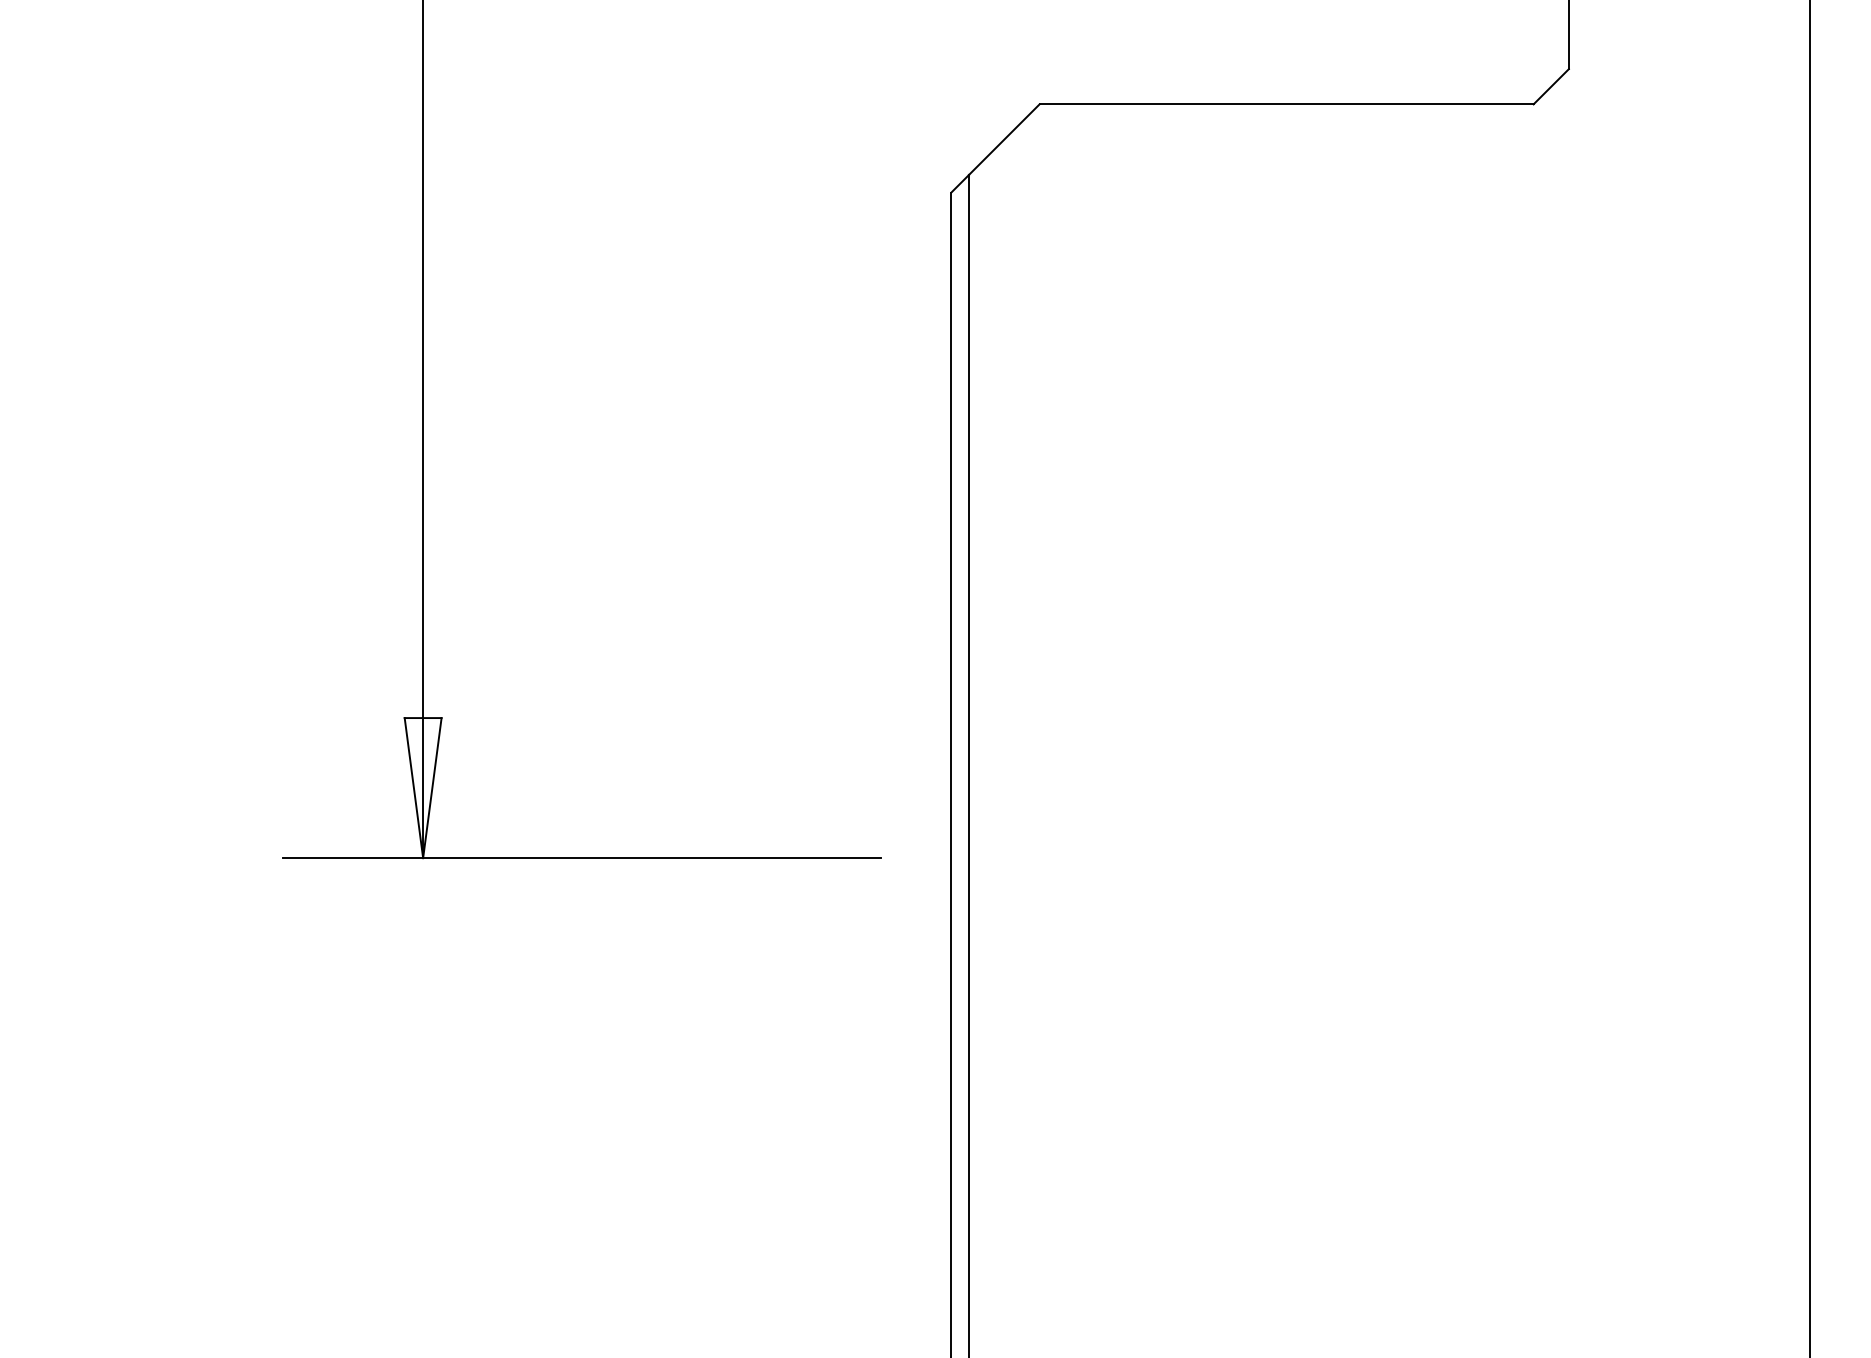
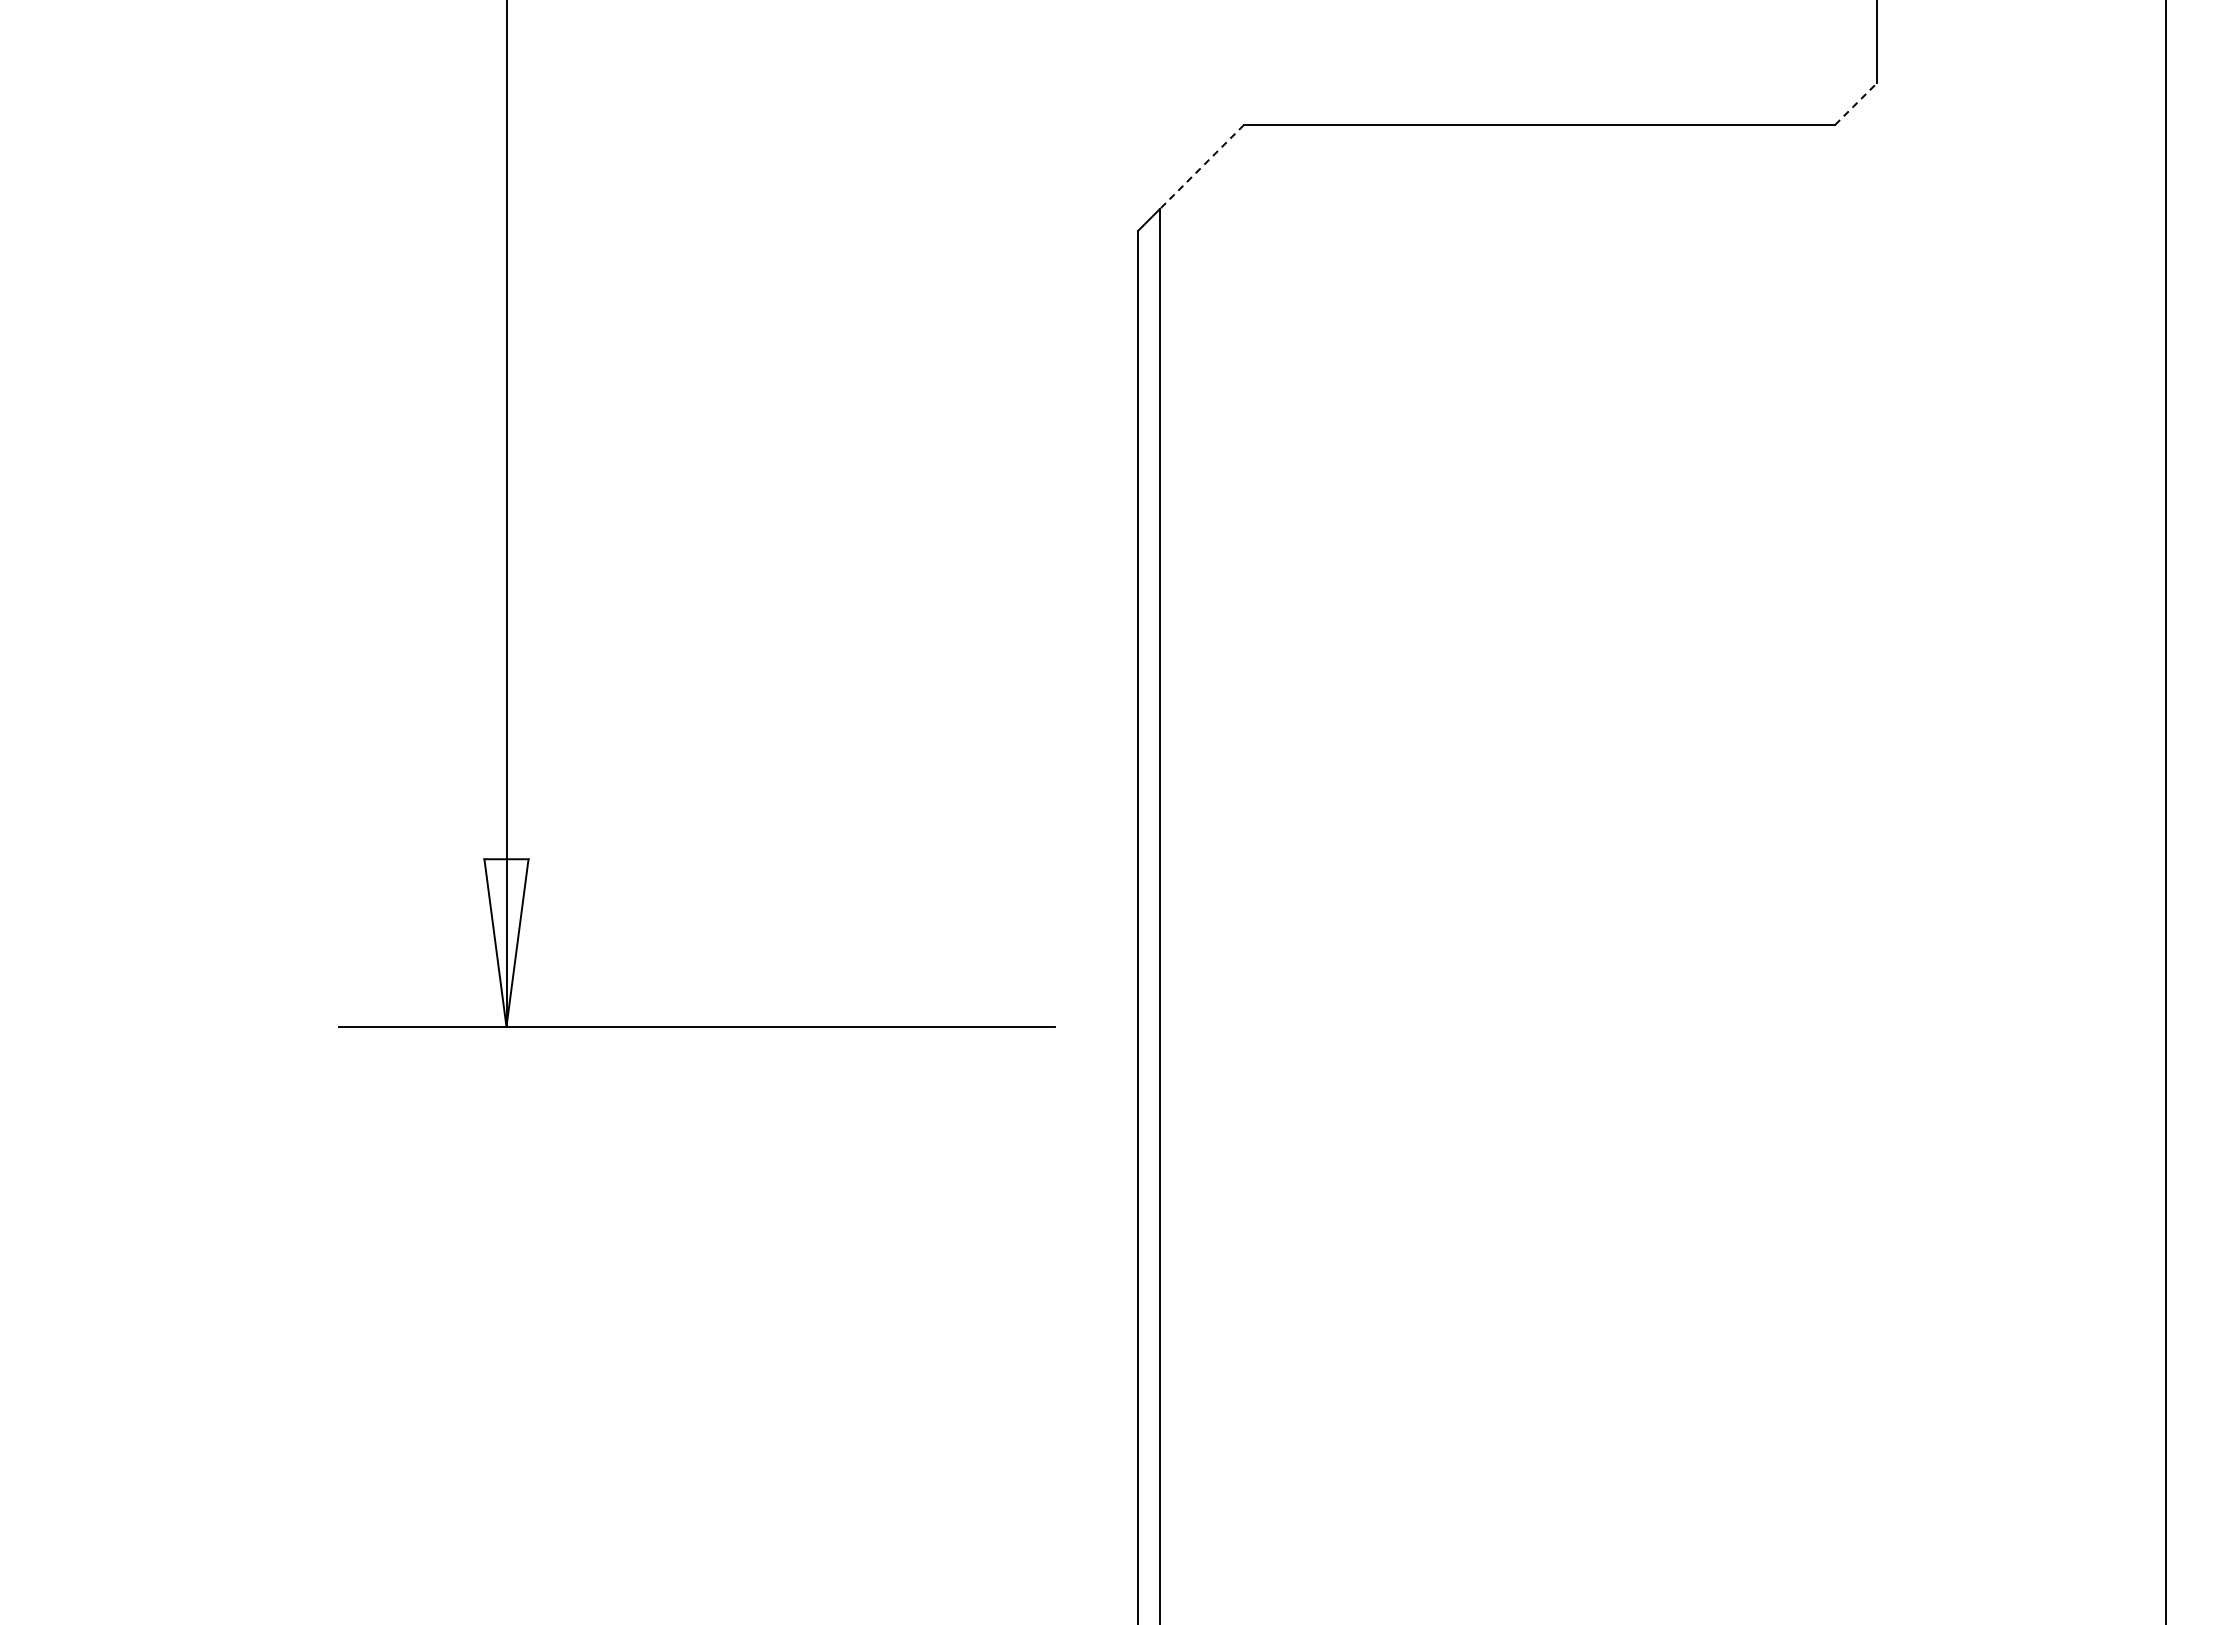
line: (1551, 86) -> (1856, 103), solid -> dashed
line: (1004, 139) -> (1201, 167), solid -> dashed

